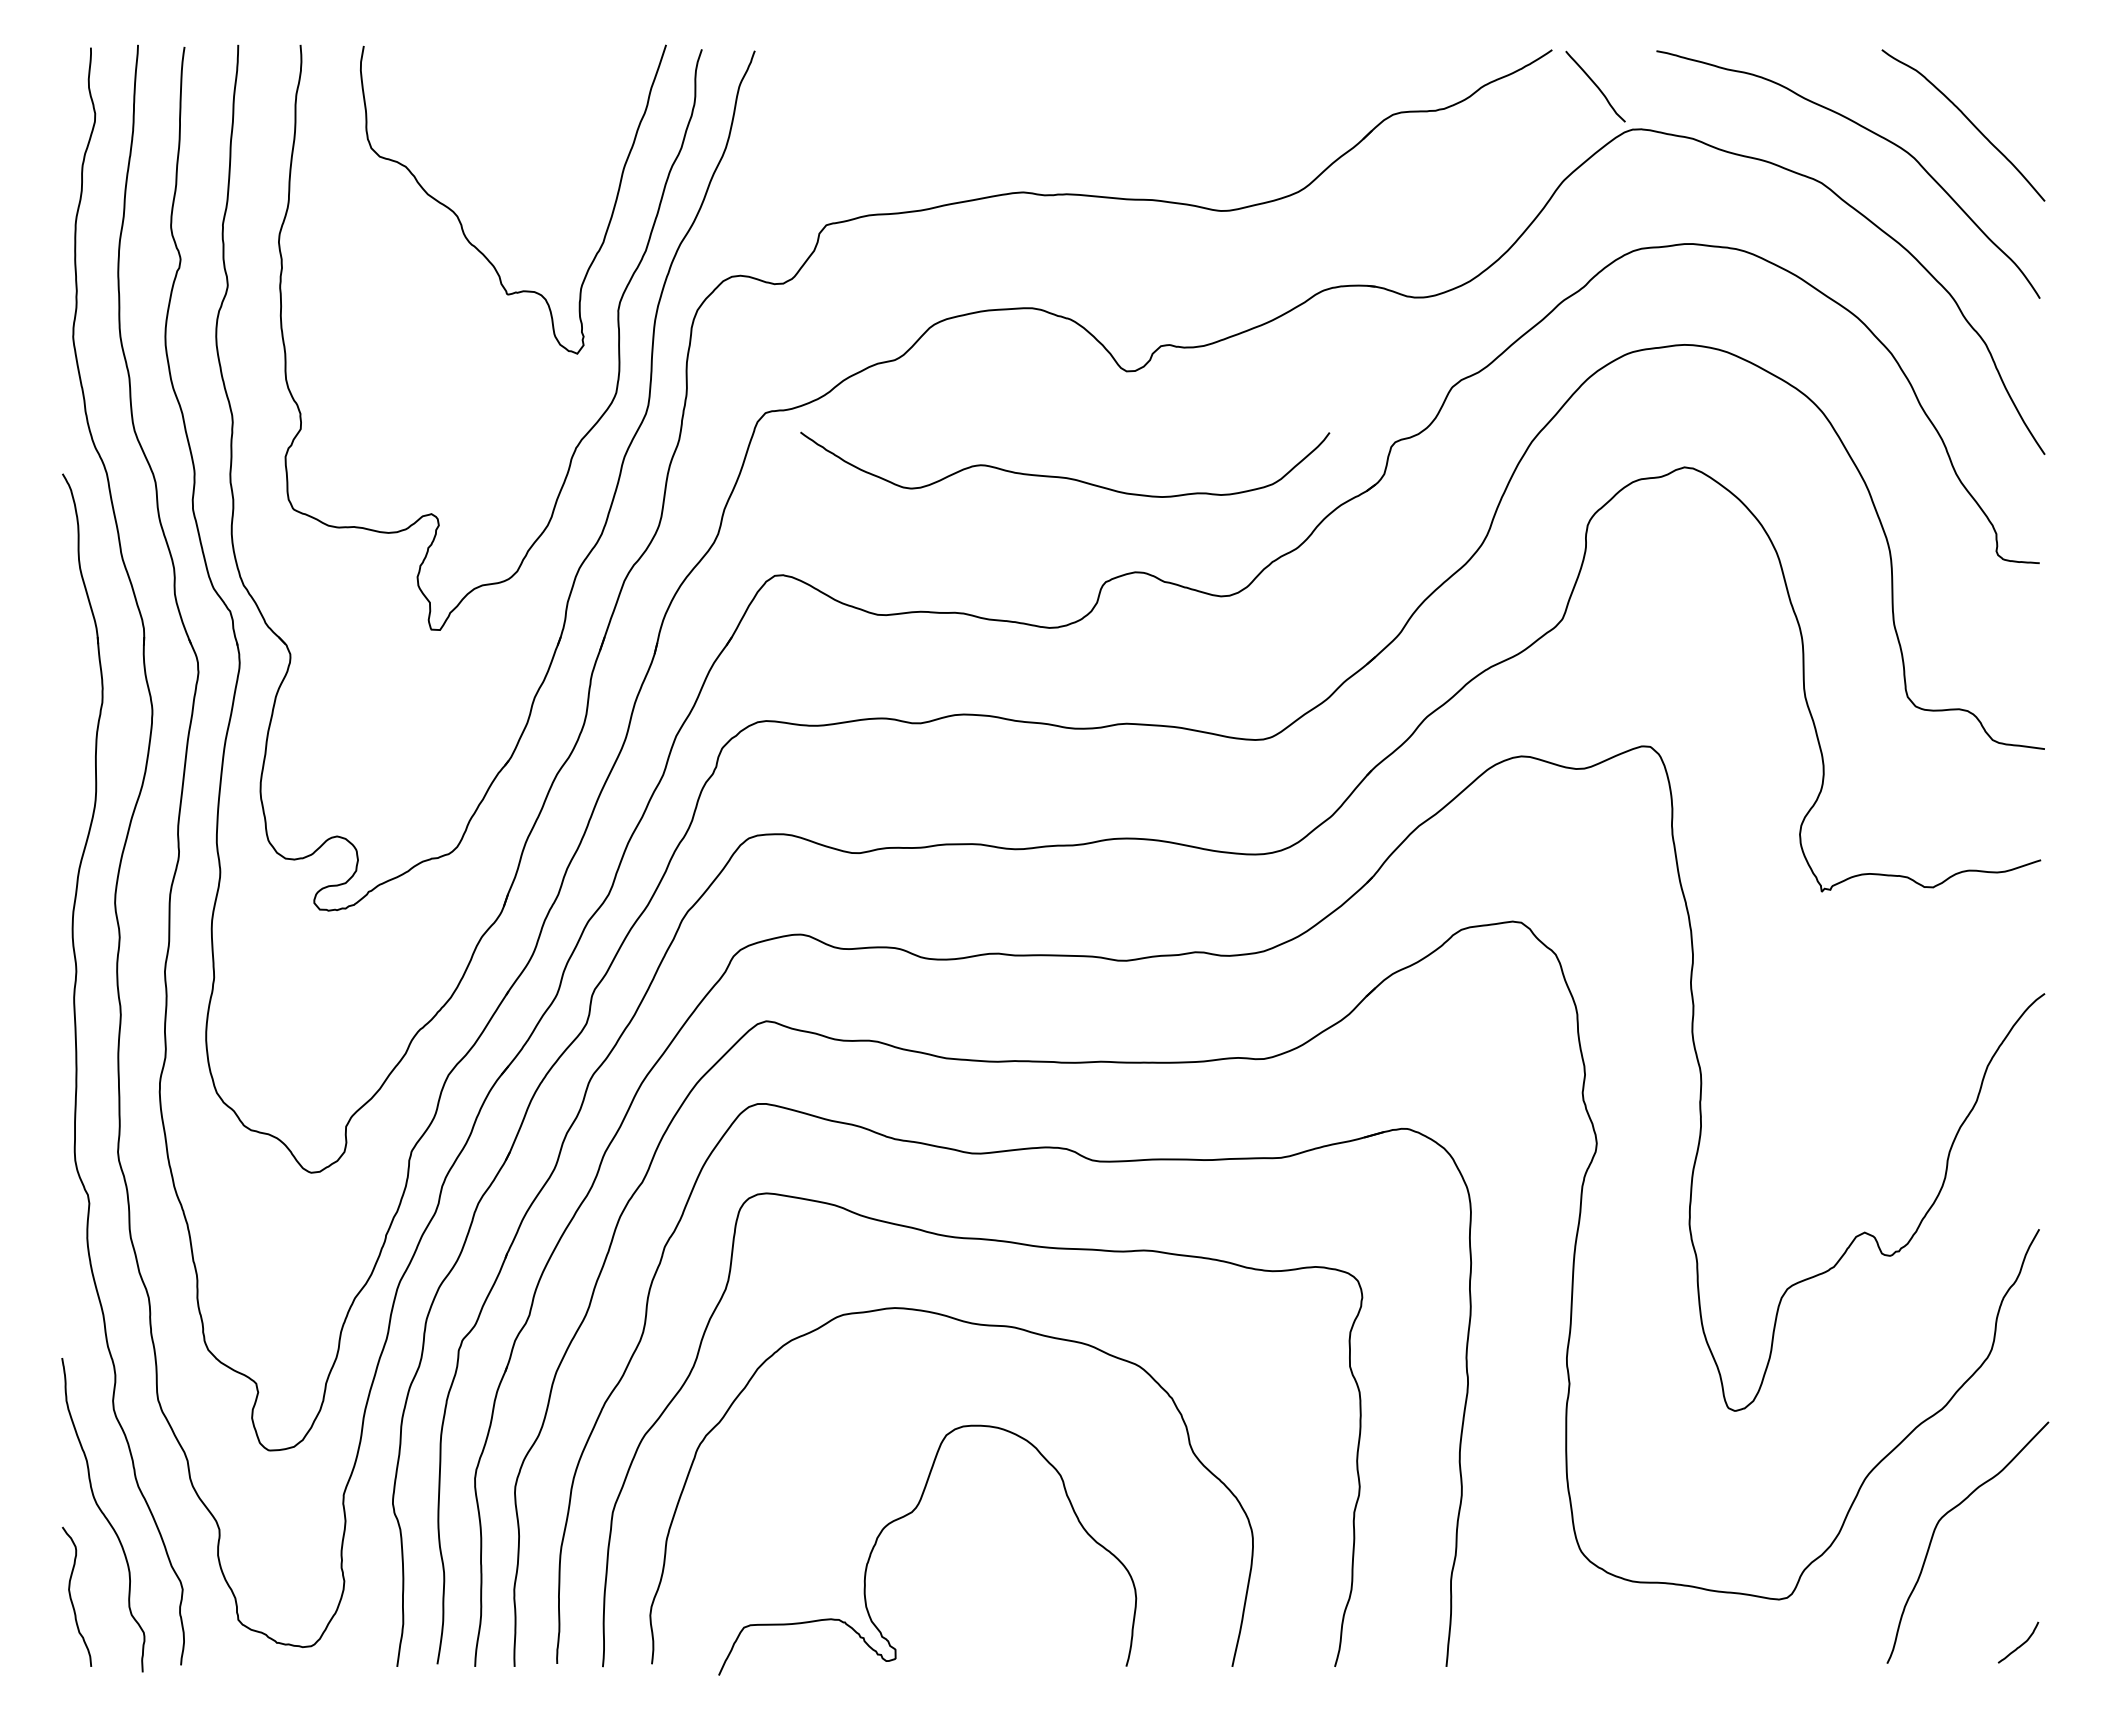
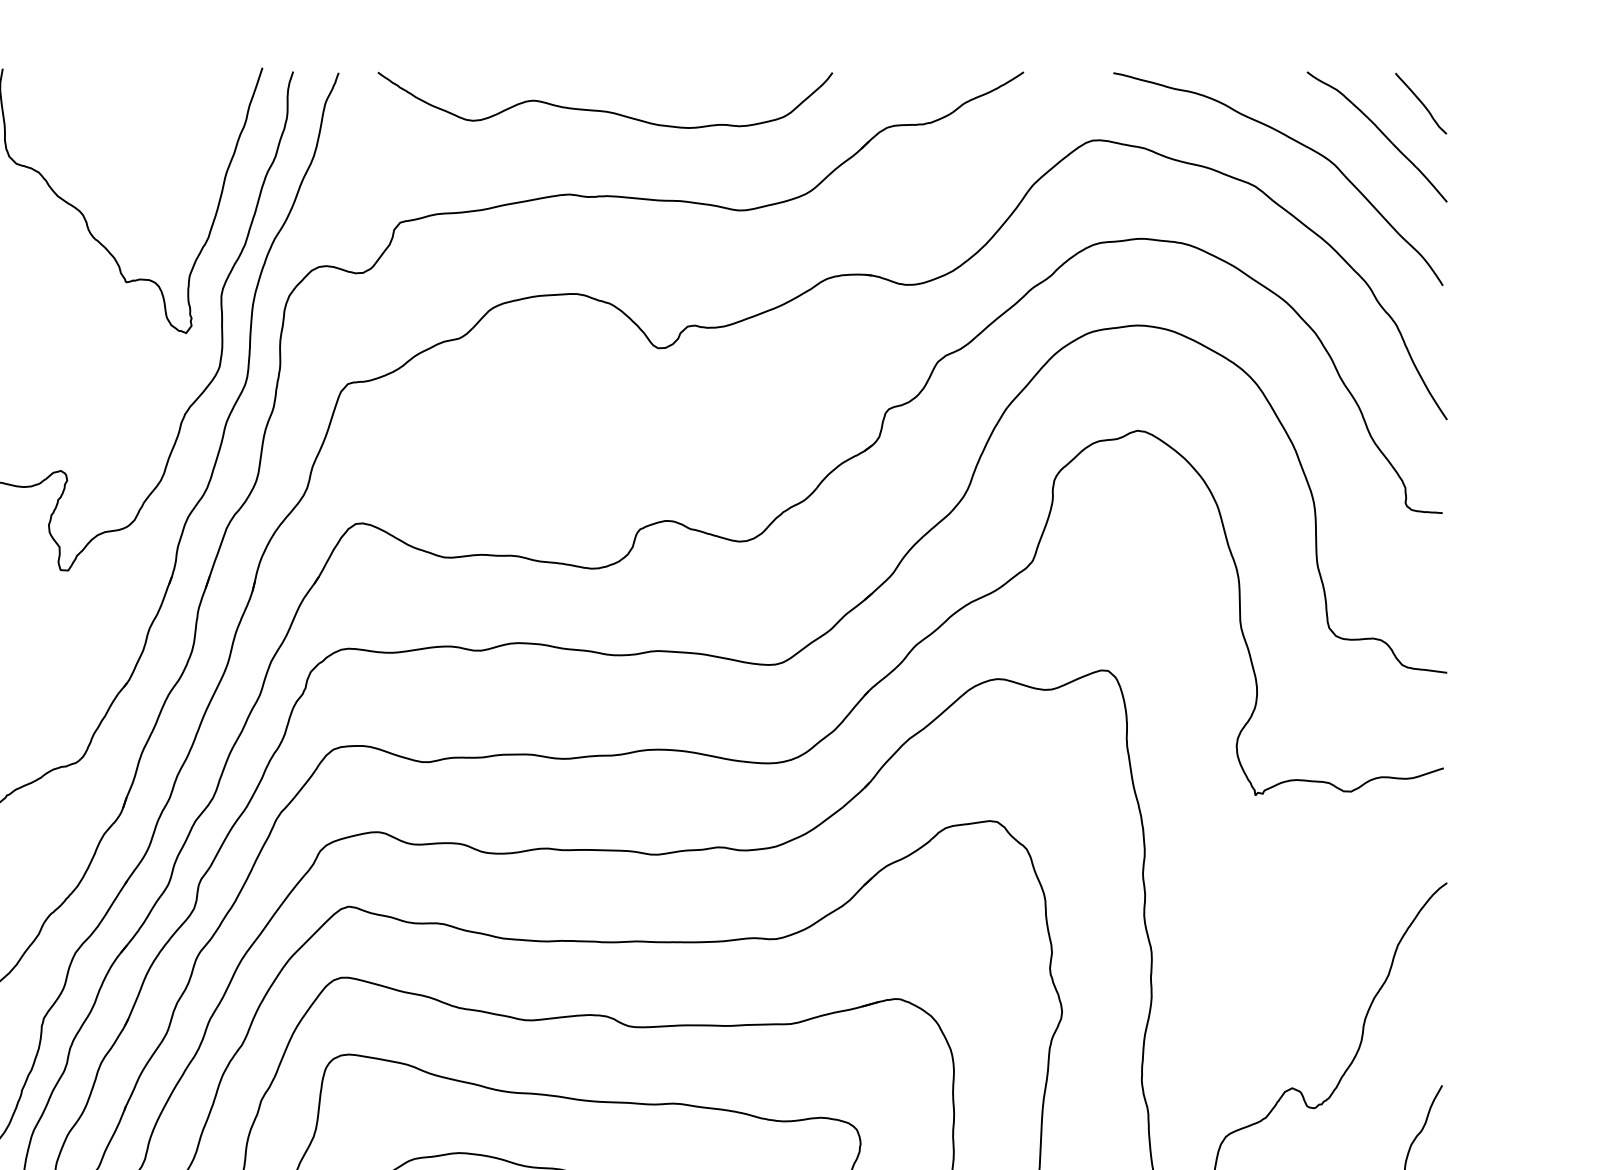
curve: (1595, 86) -> (1421, 103), moved
curve: (1063, 476) -> (603, 110), moved

